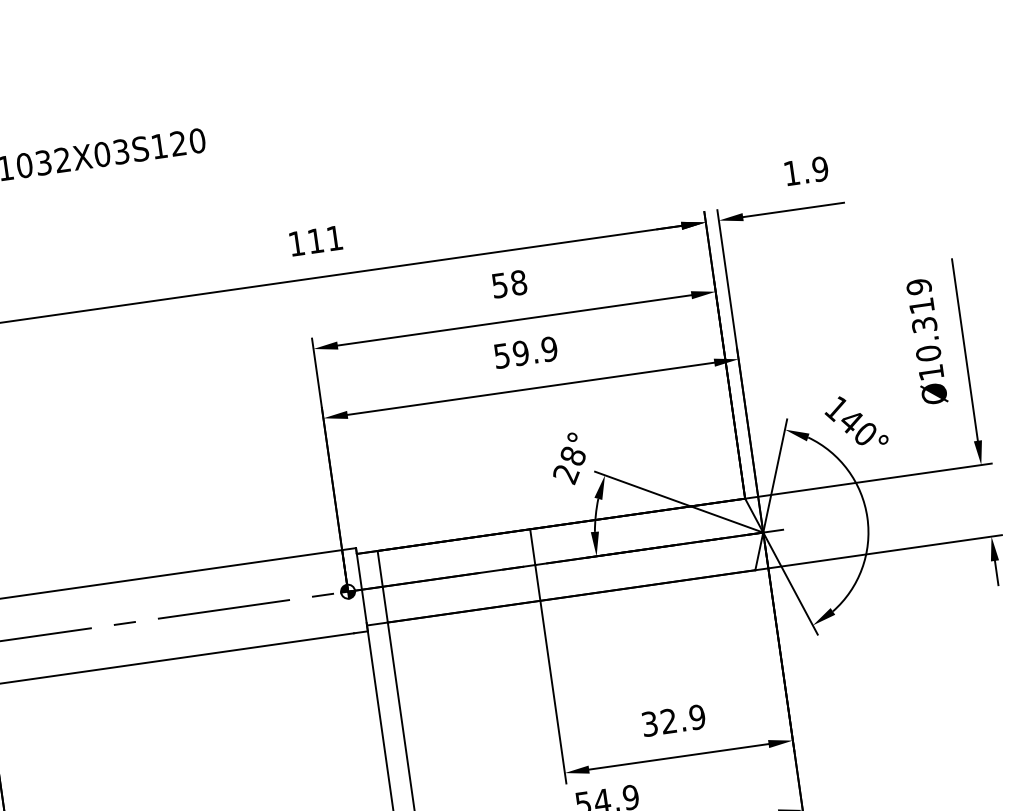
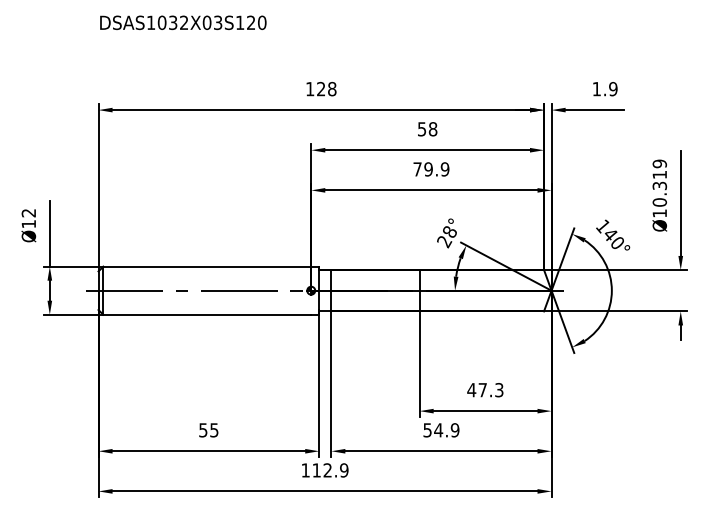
text: (324, 238) -> (326, 88), 111 -> 128
text: (501, 356) -> (417, 169), 59.9 -> 79.9
text: (673, 721) -> (485, 390), 32.9 -> 47.3

